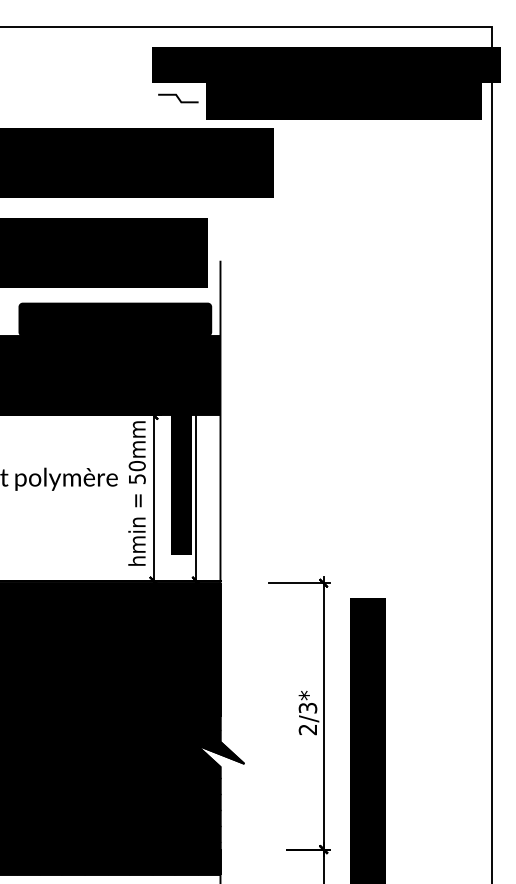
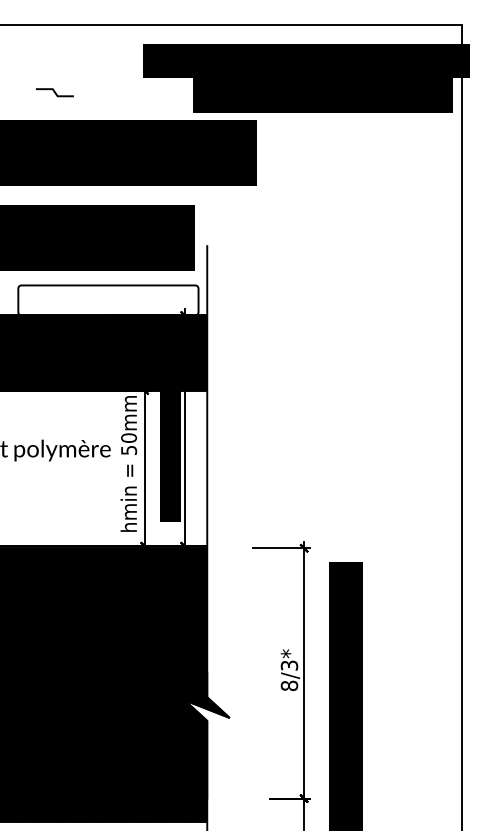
line: (178, 98) -> (55, 92), moved
fill: (115, 319) -> (108, 300), removed
text: (307, 729) -> (289, 685), 2/3* -> 8/3*

